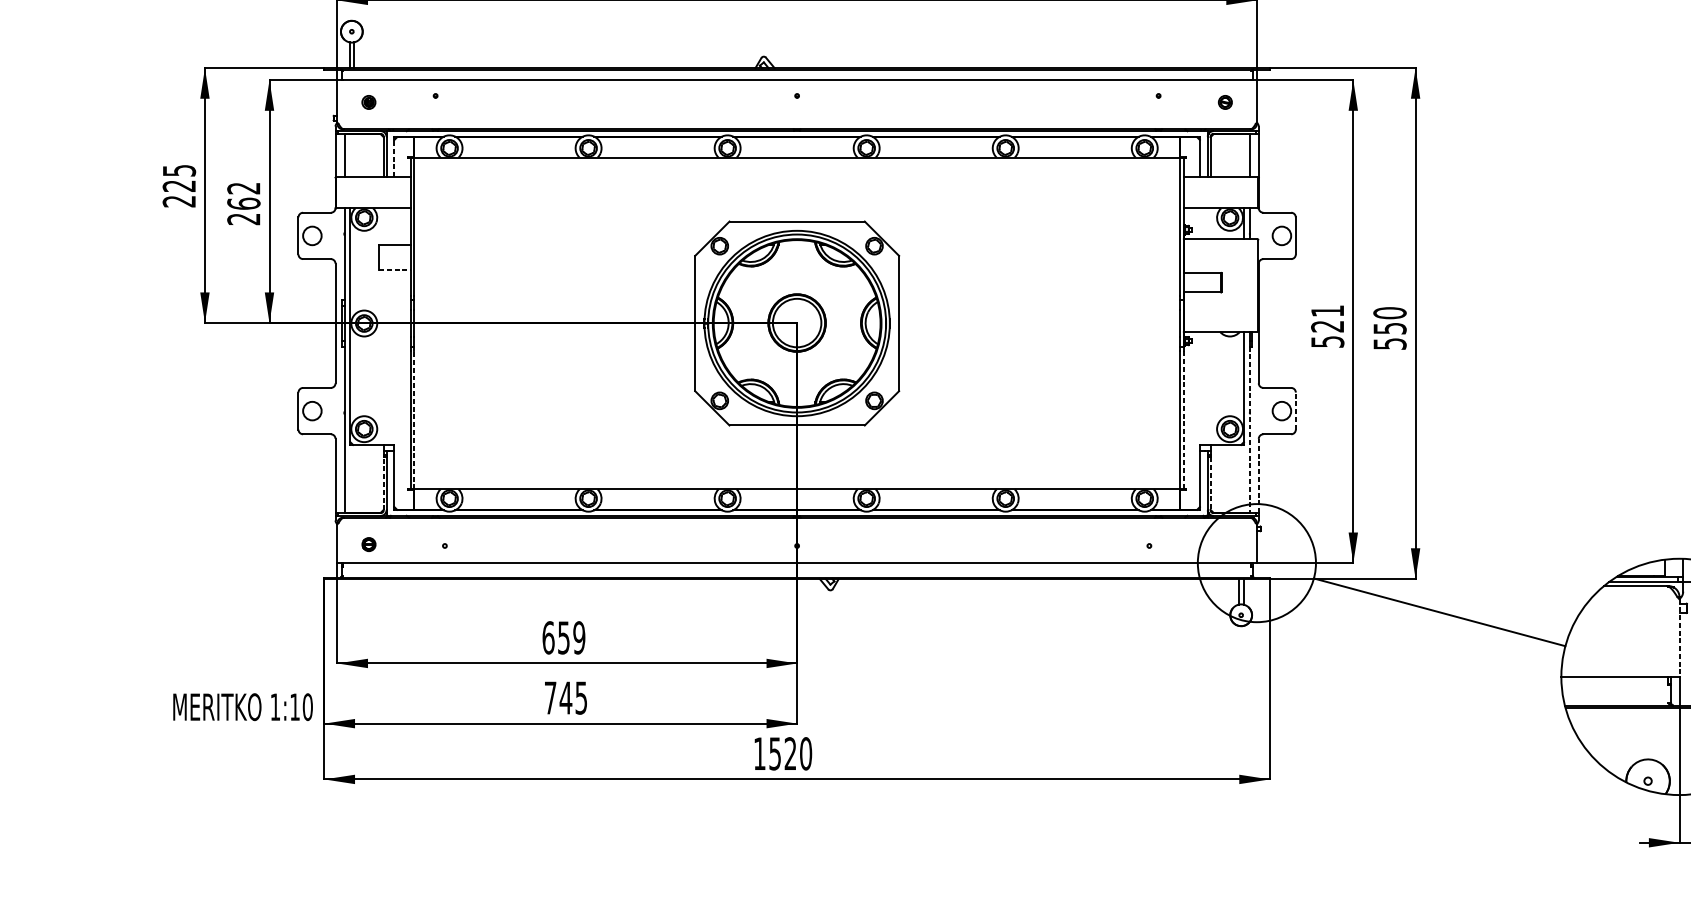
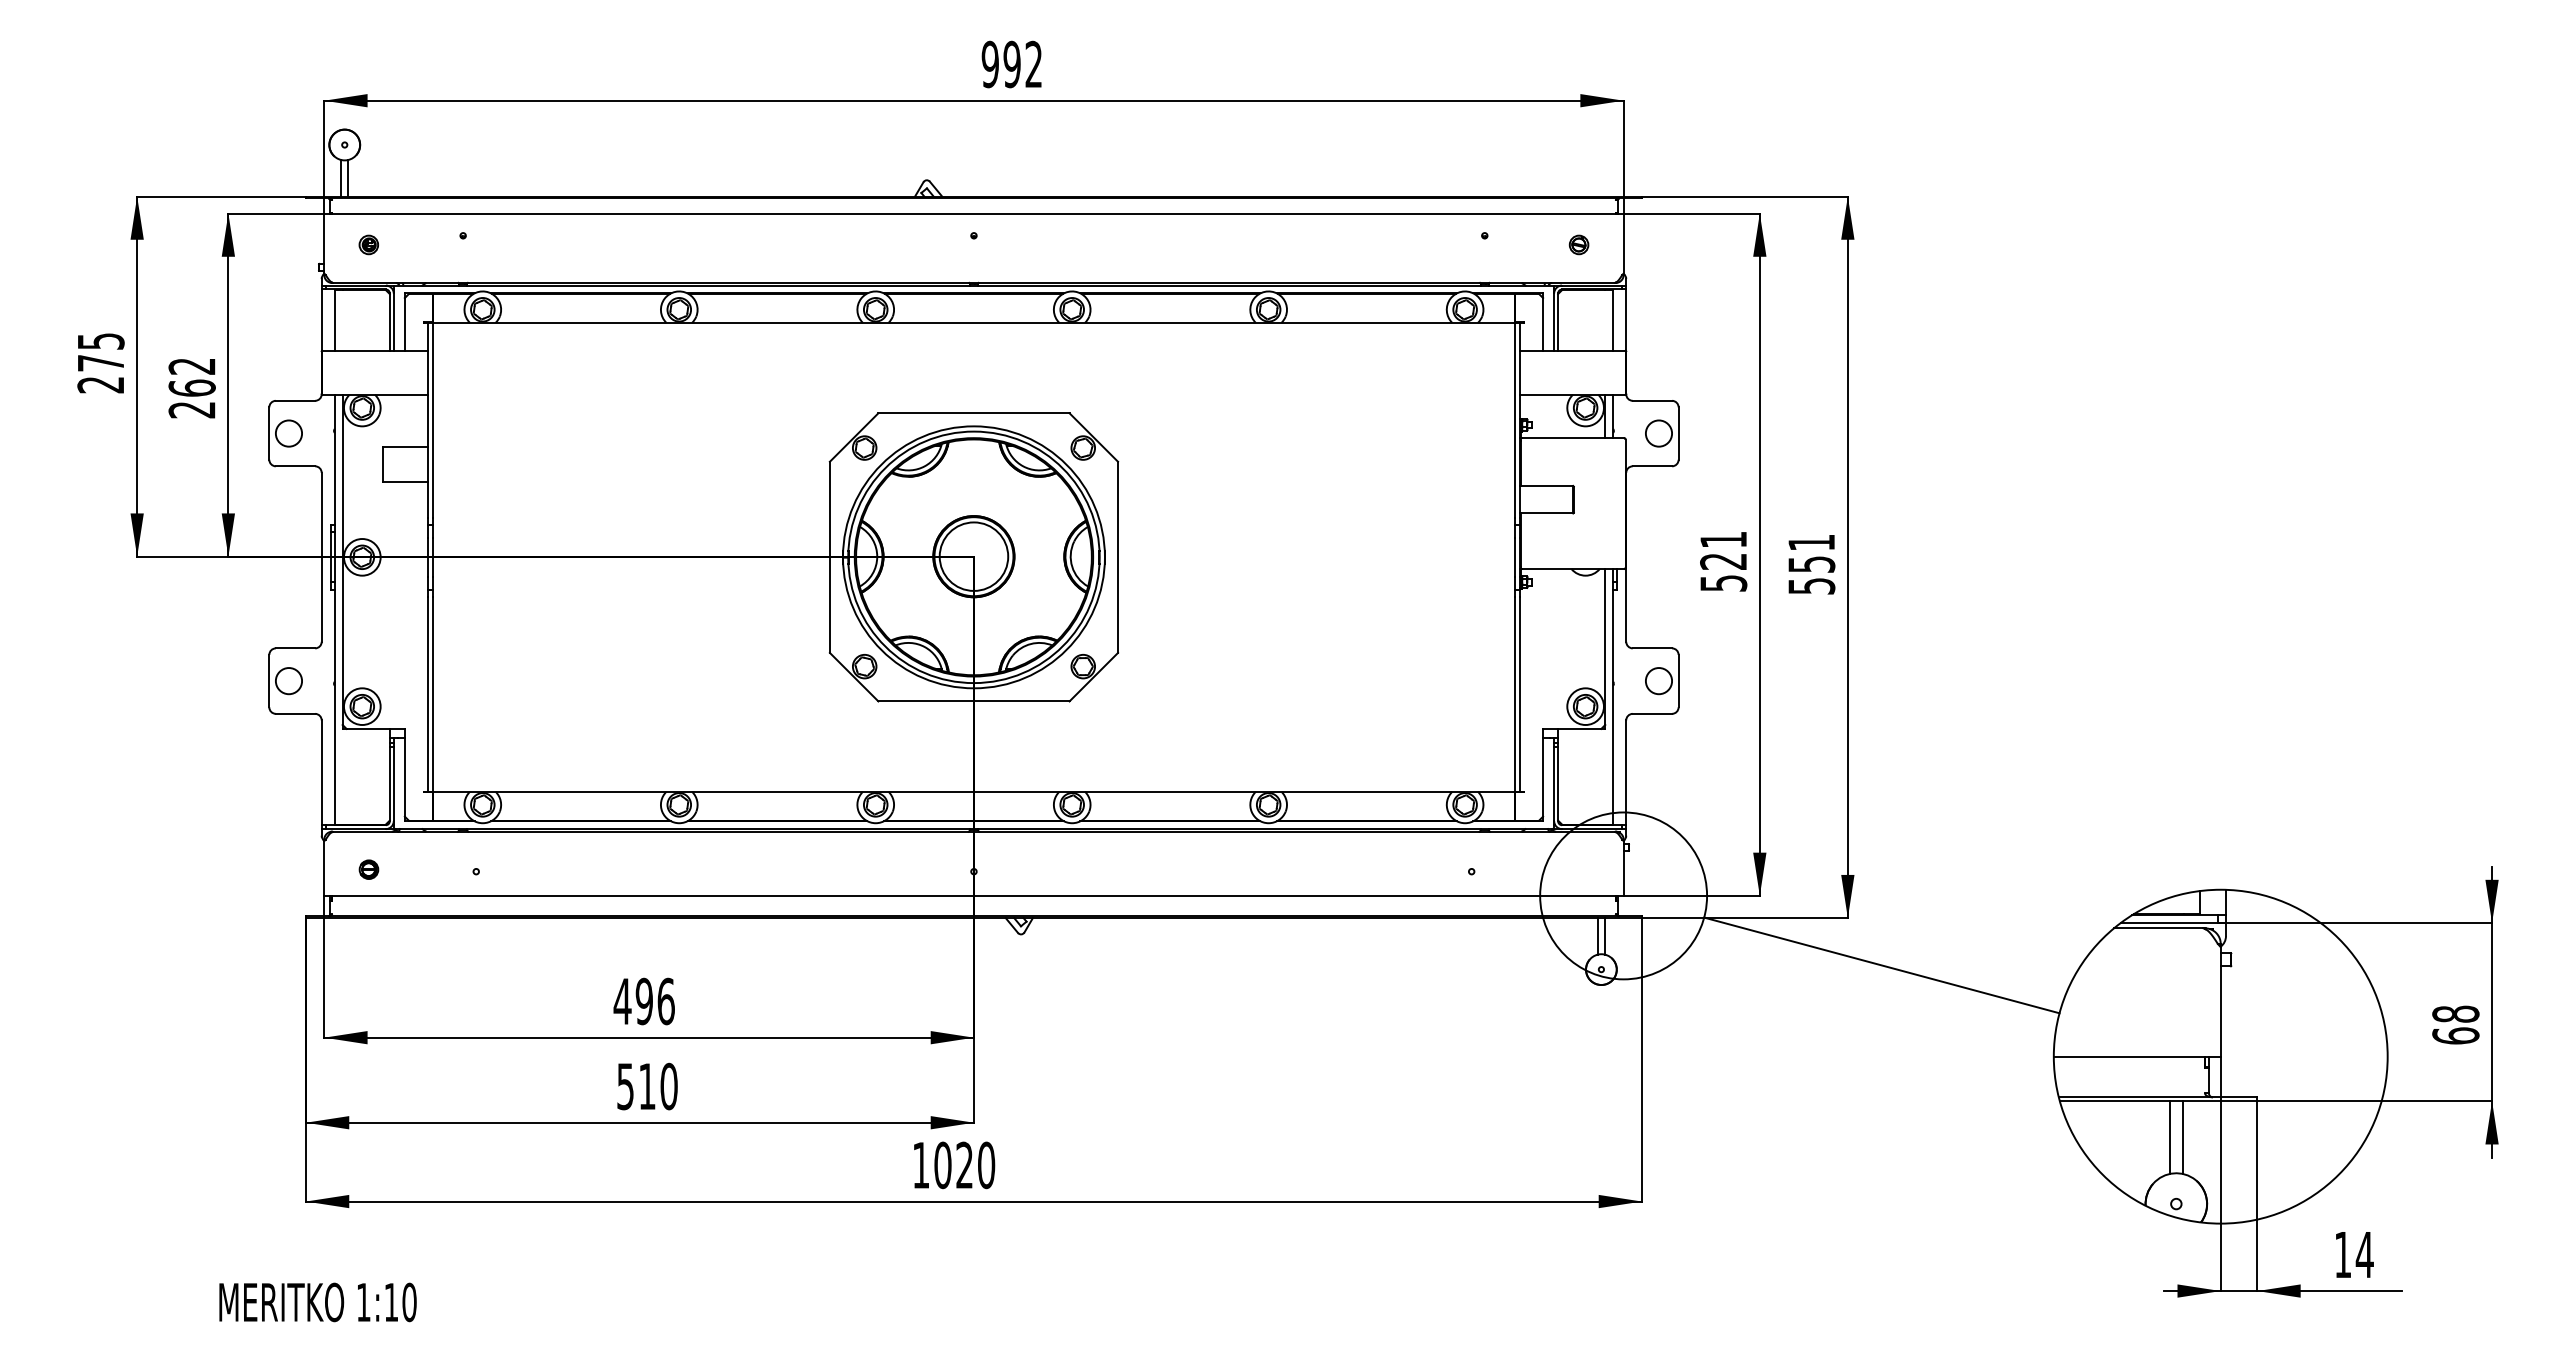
line: (394, 158) -> (404, 323), dashed -> solid
text: (179, 186) -> (100, 363), 225 -> 275
line: (395, 270) -> (406, 482), dashed -> solid
text: (1389, 313) -> (1811, 542), 550 -> 551
line: (1295, 410) -> (1678, 680), dashed -> solid
line: (414, 420) -> (433, 694), dashed -> solid
line: (1183, 420) -> (1520, 694), dashed -> solid
line: (1249, 429) -> (1613, 707), dashed -> solid
line: (1258, 475) -> (1626, 772), dashed -> solid
line: (383, 483) -> (389, 783), dashed -> solid
line: (1210, 484) -> (1558, 784), dashed -> solid
text: (563, 637) -> (643, 1001), 659 -> 496
line: (1679, 637) -> (2220, 1001), dashed -> solid
text: (566, 698) -> (647, 1086), 745 -> 510
text: (242, 707) -> (317, 1302), moved
line: (1643, 734) -> (2169, 1137), added
line: (1652, 734) -> (2182, 1137), added
text: (774, 753) -> (942, 1165), 1520 -> 1020

